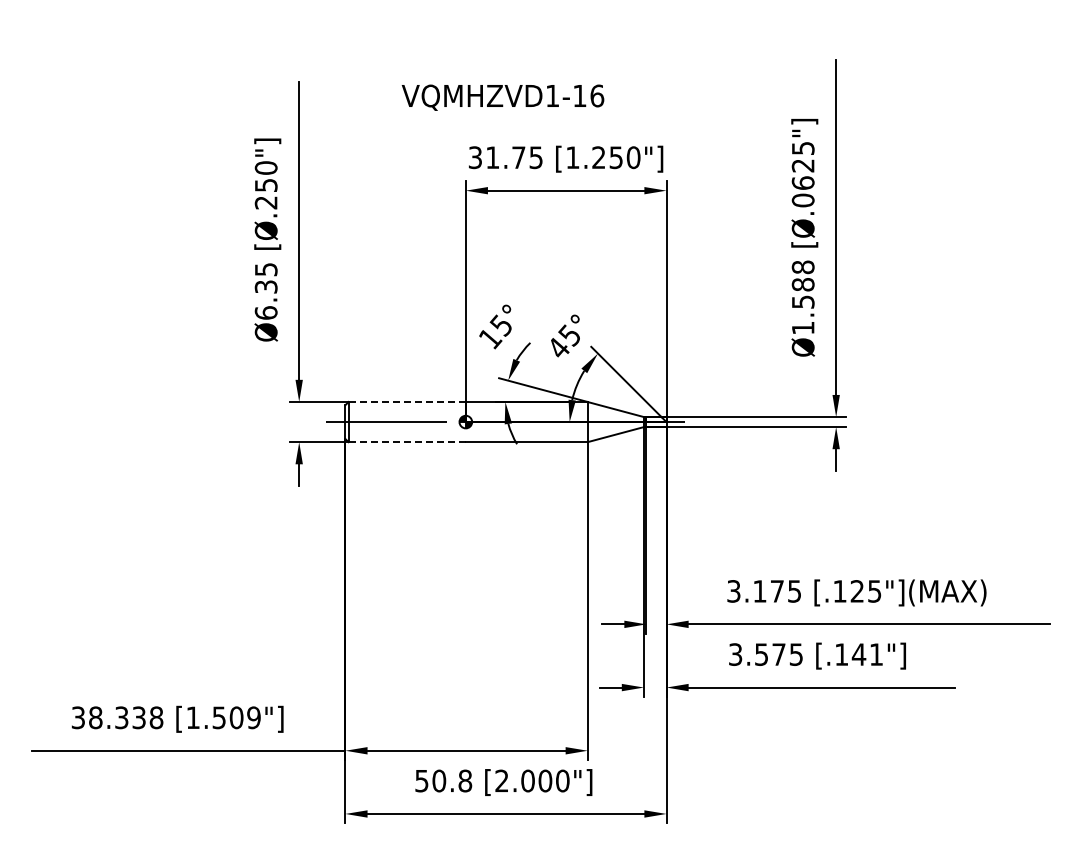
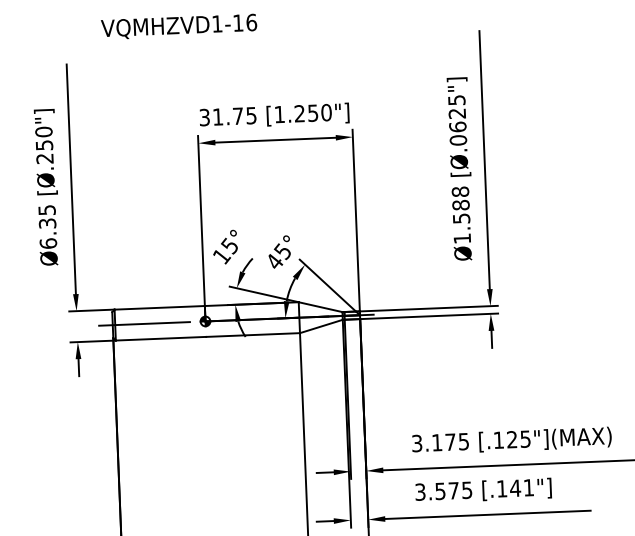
text: (502, 97) -> (178, 26), moved
line: (407, 402) -> (159, 308), dashed -> solid
line: (407, 442) -> (161, 338), dashed -> solid

